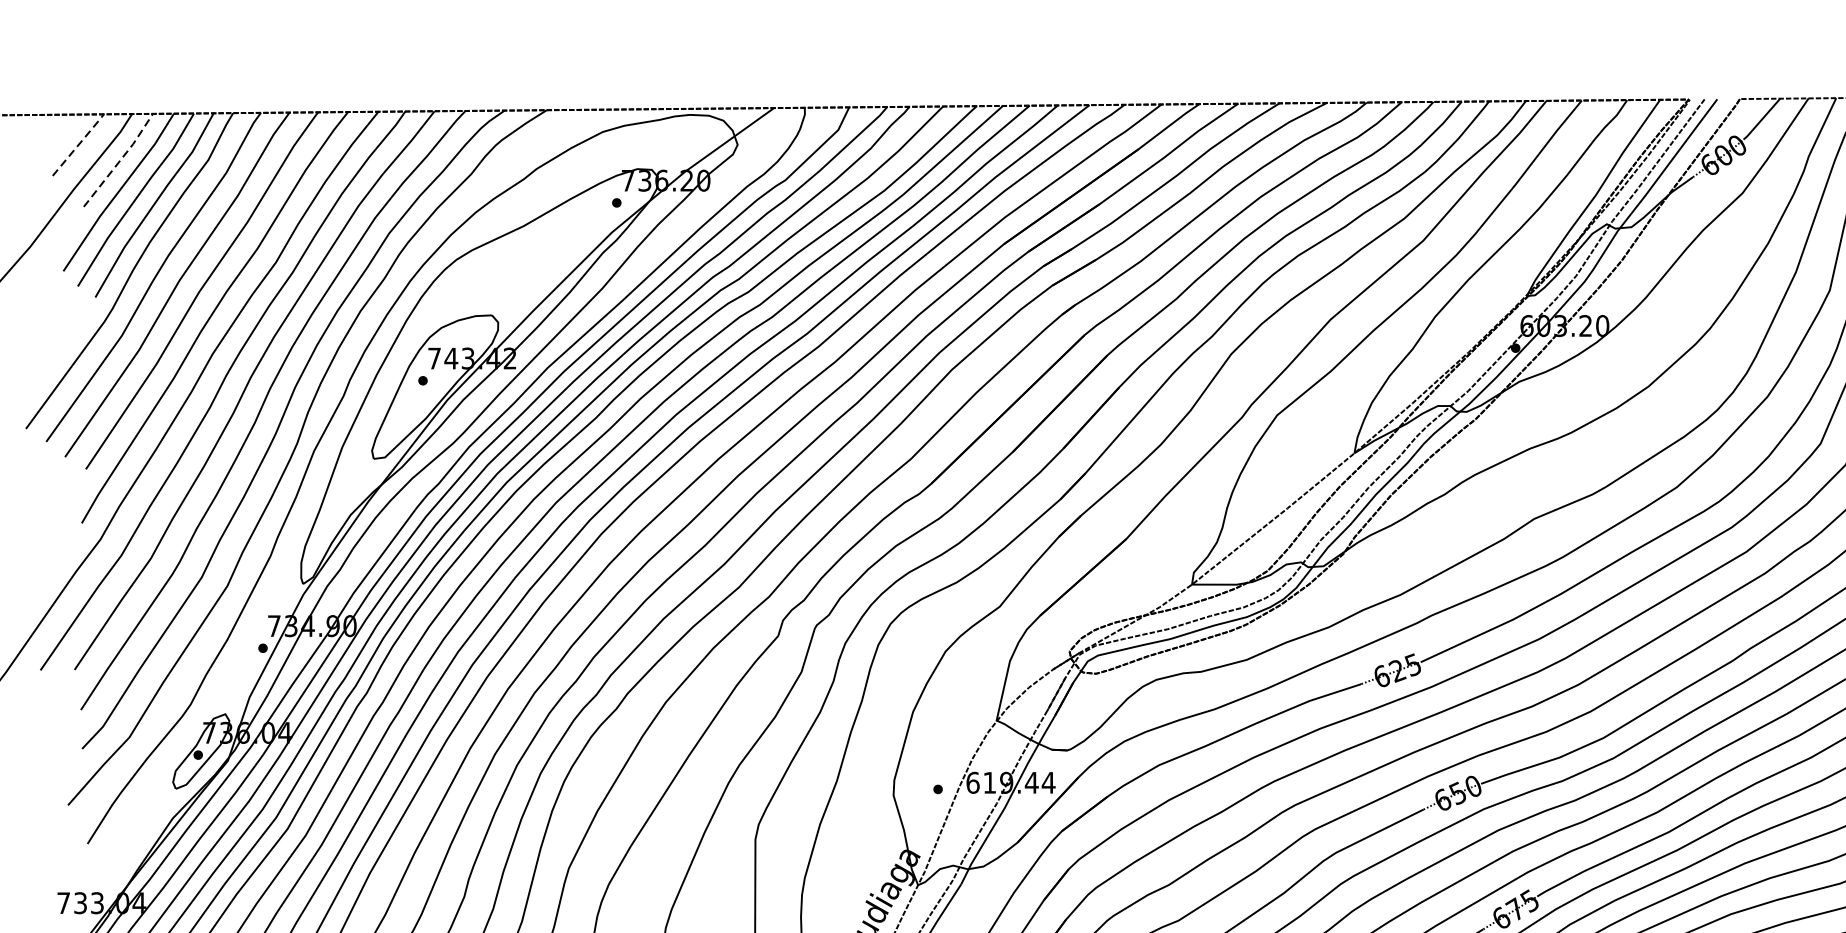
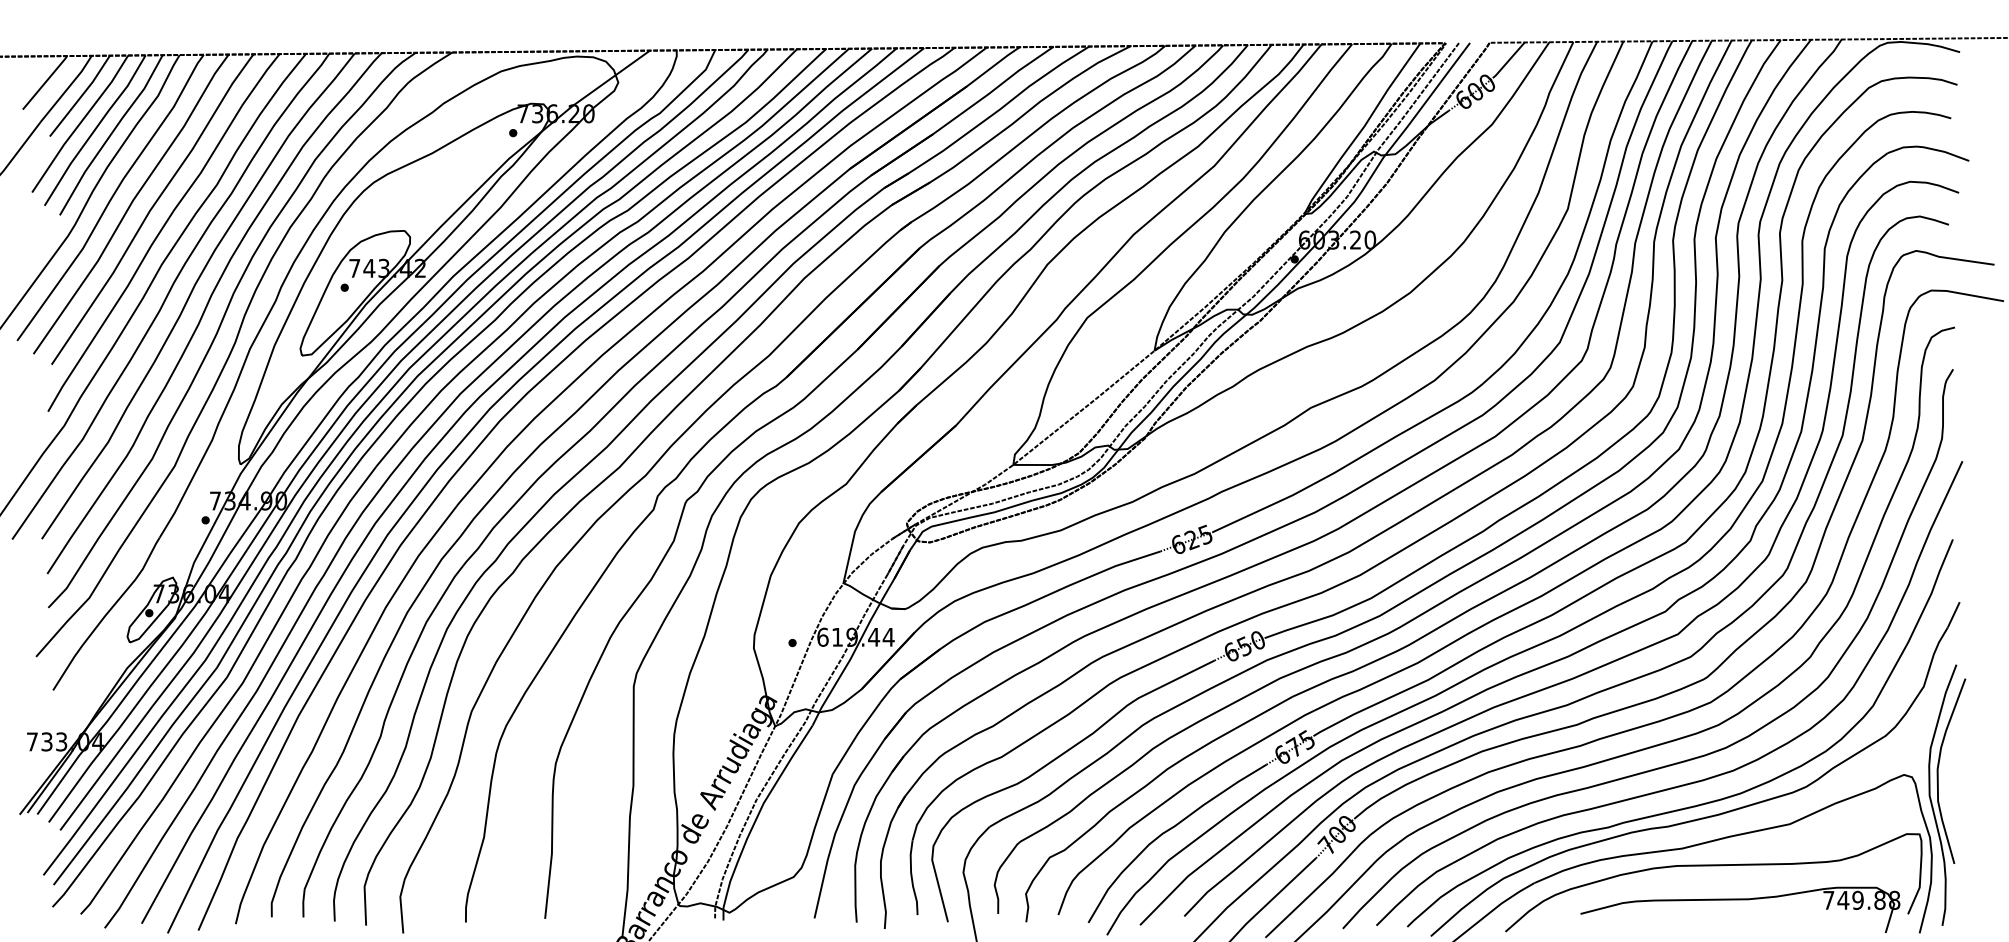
line: (78, 144) -> (45, 82), dashed -> solid
line: (120, 159) -> (81, 95), dashed -> solid

